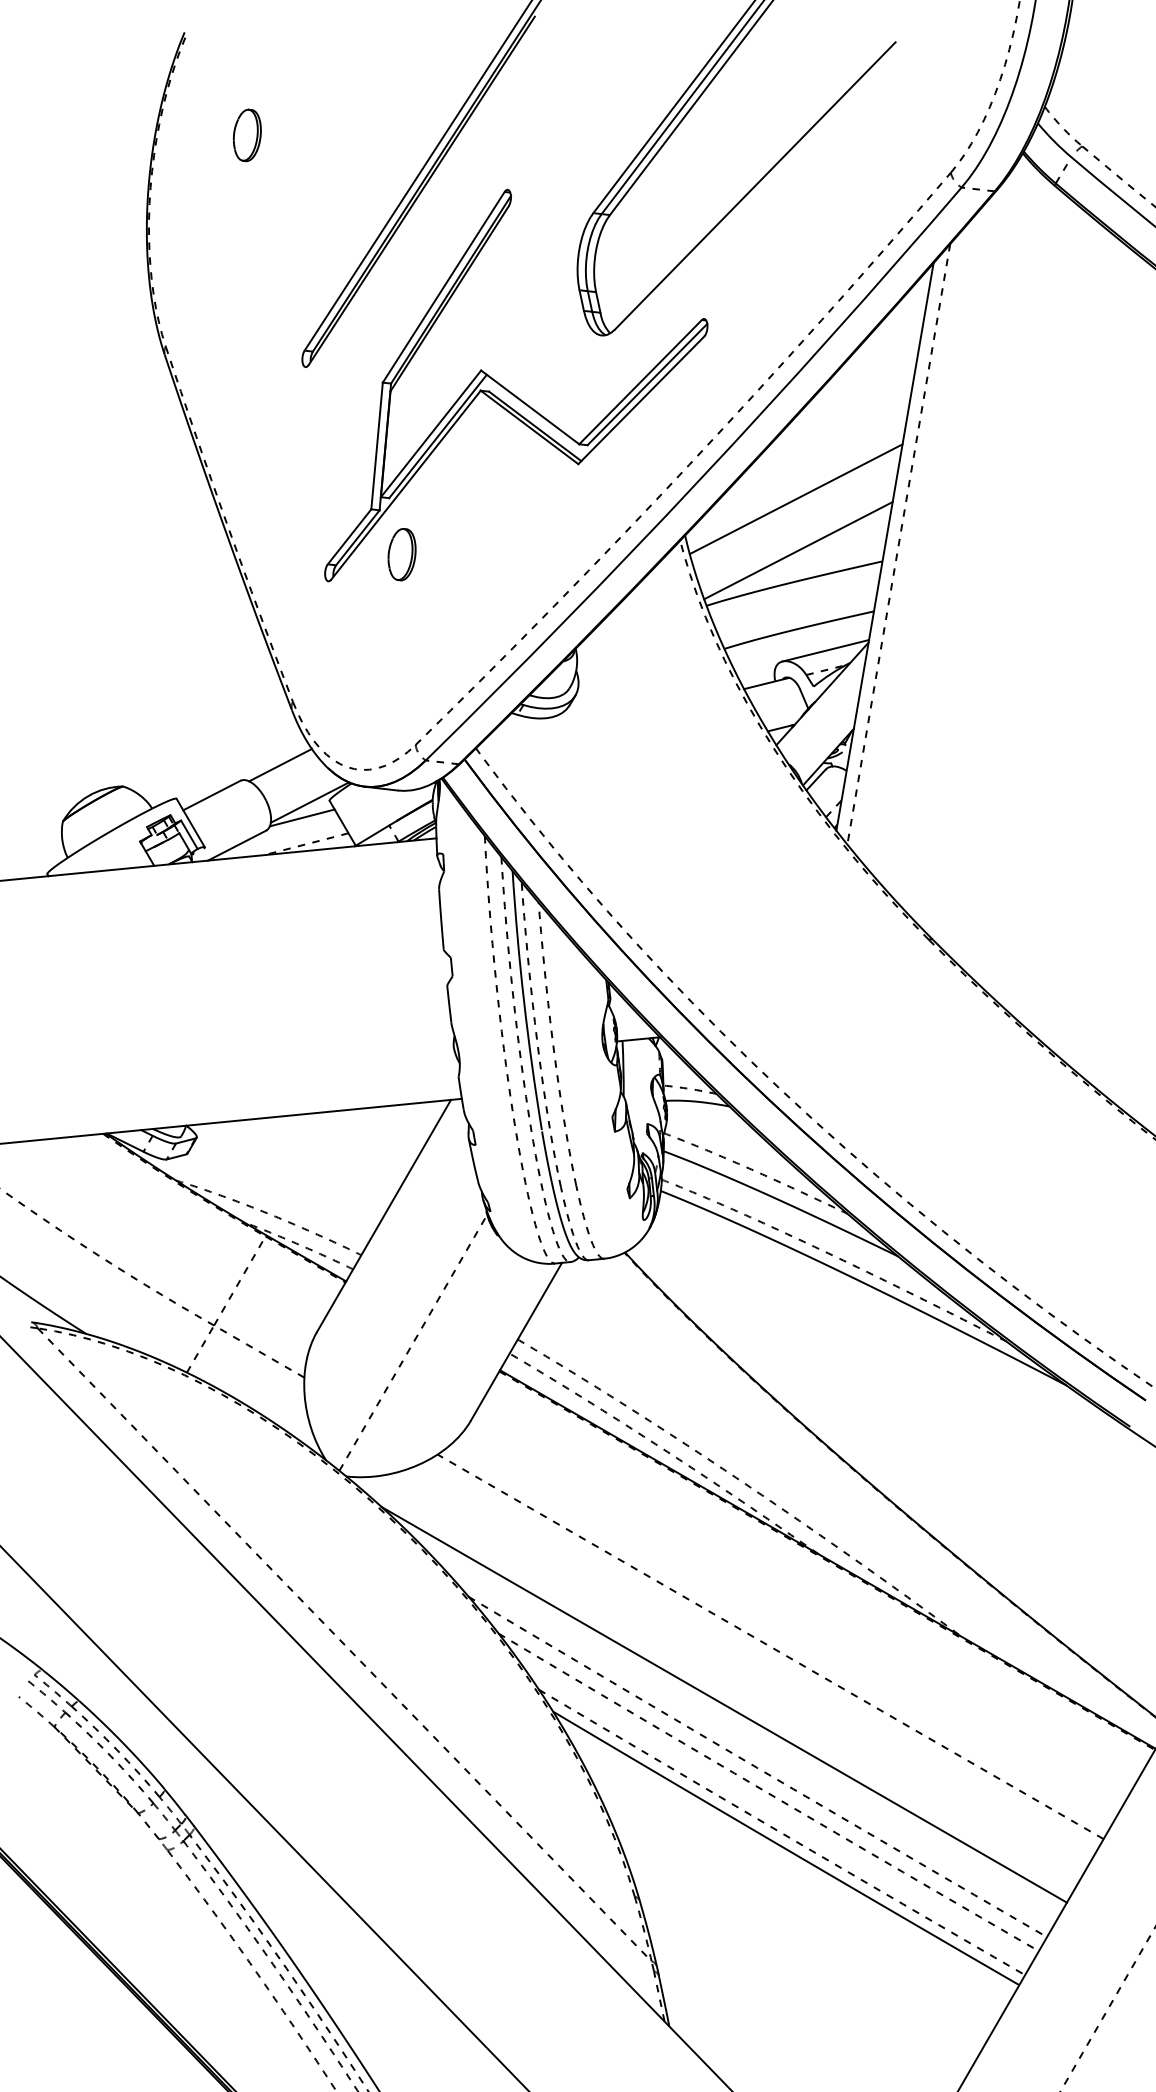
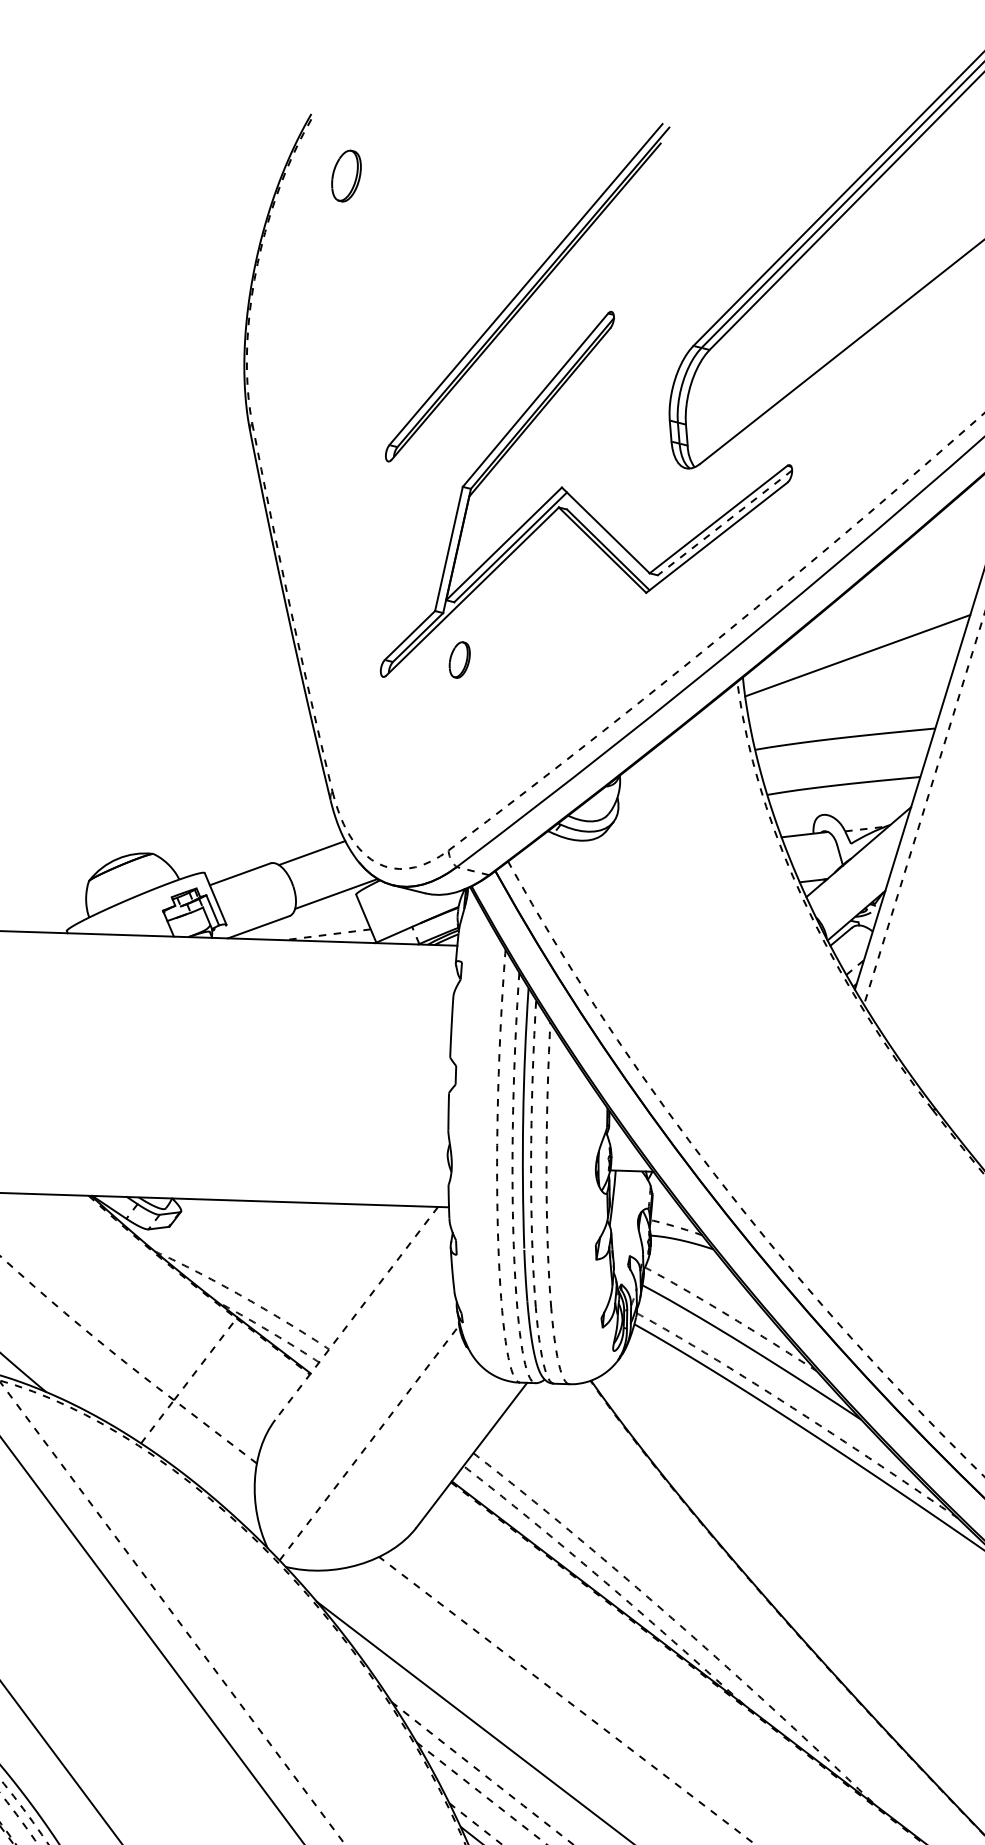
part: (247, 135) -> (346, 176), moved
line: (647, 384) -> (725, 522), solid -> dashed
line: (798, 550) -> (853, 706), removed
part: (401, 554) -> (459, 659), size x0.7
line: (825, 650) -> (867, 809), removed
line: (301, 817) -> (326, 907), removed
line: (383, 1216) -> (356, 1313), solid -> dashed

